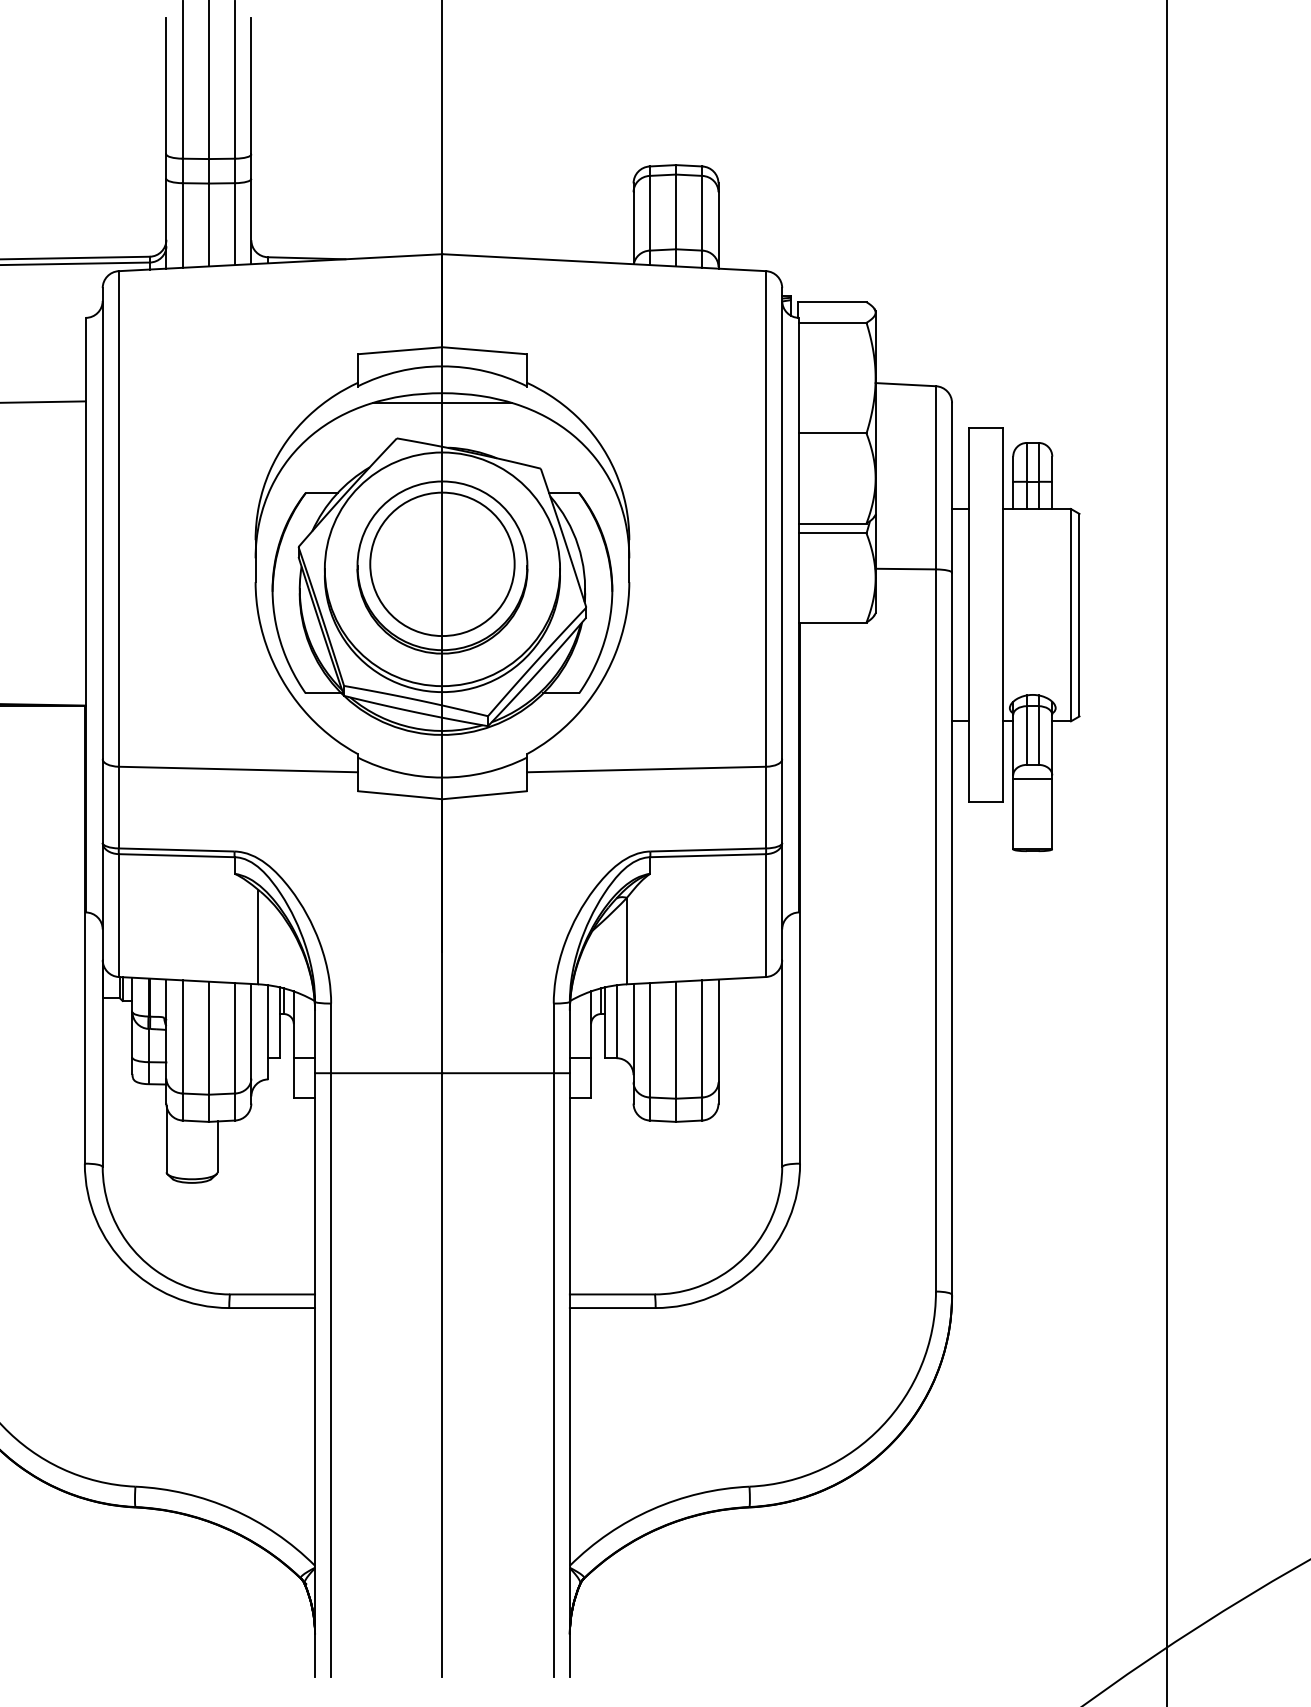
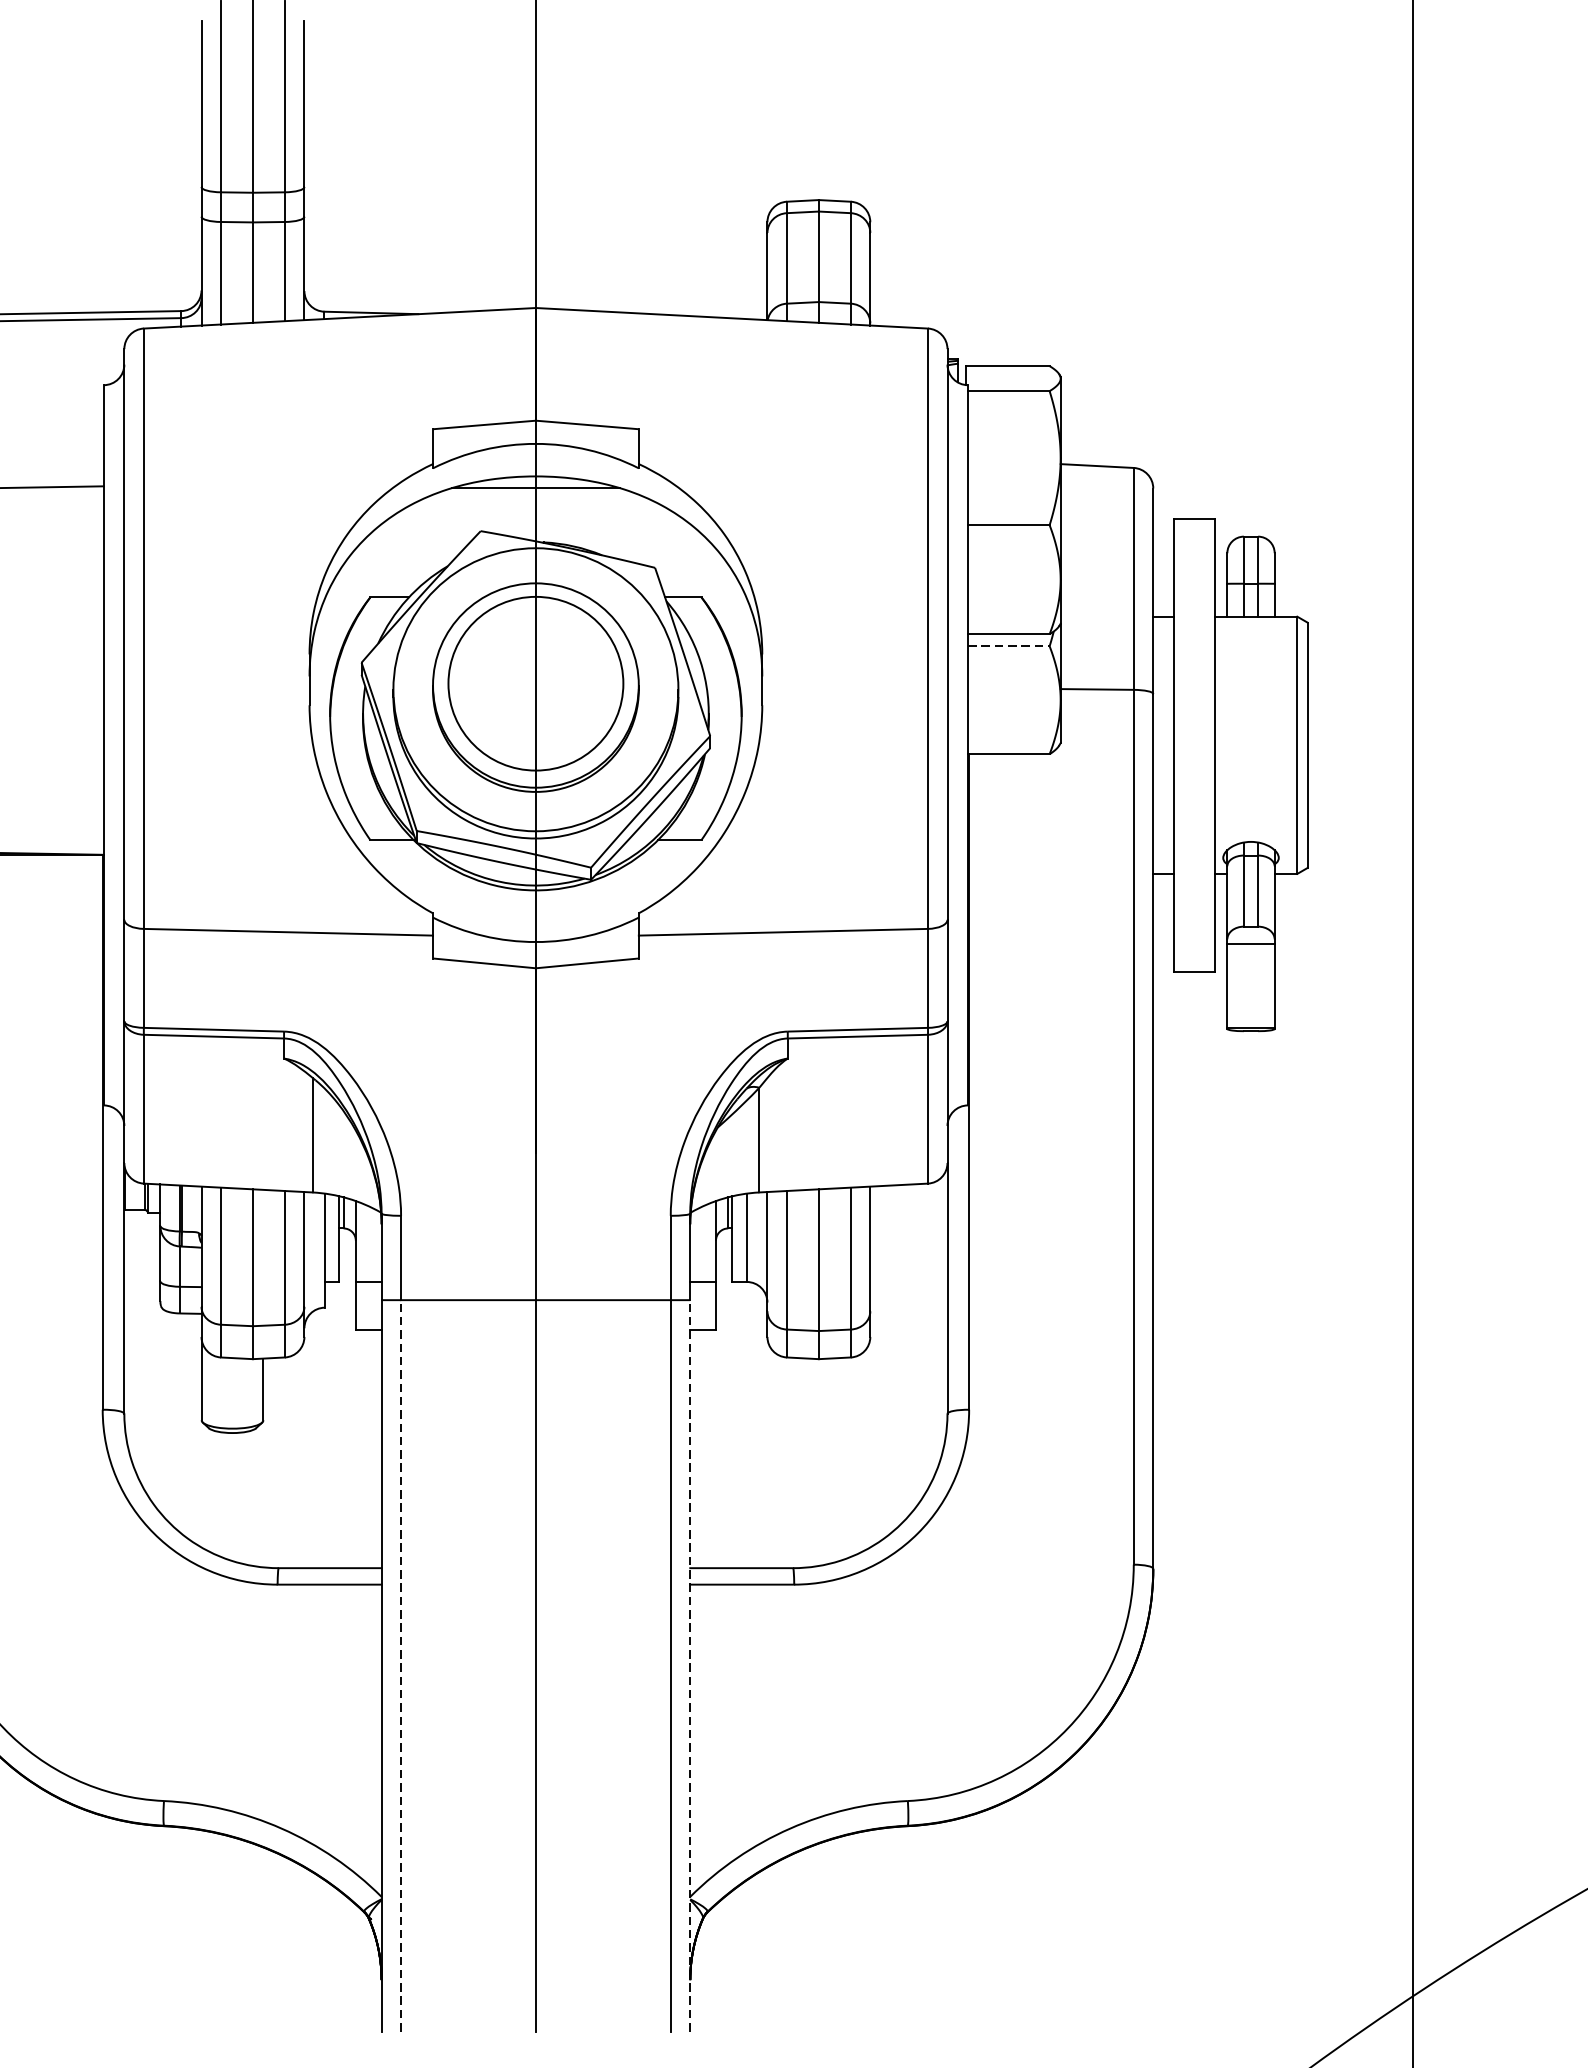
line: (832, 533) -> (1008, 646), solid -> dashed
line: (331, 1375) -> (401, 1666), solid -> dashed
line: (569, 1375) -> (689, 1666), solid -> dashed

